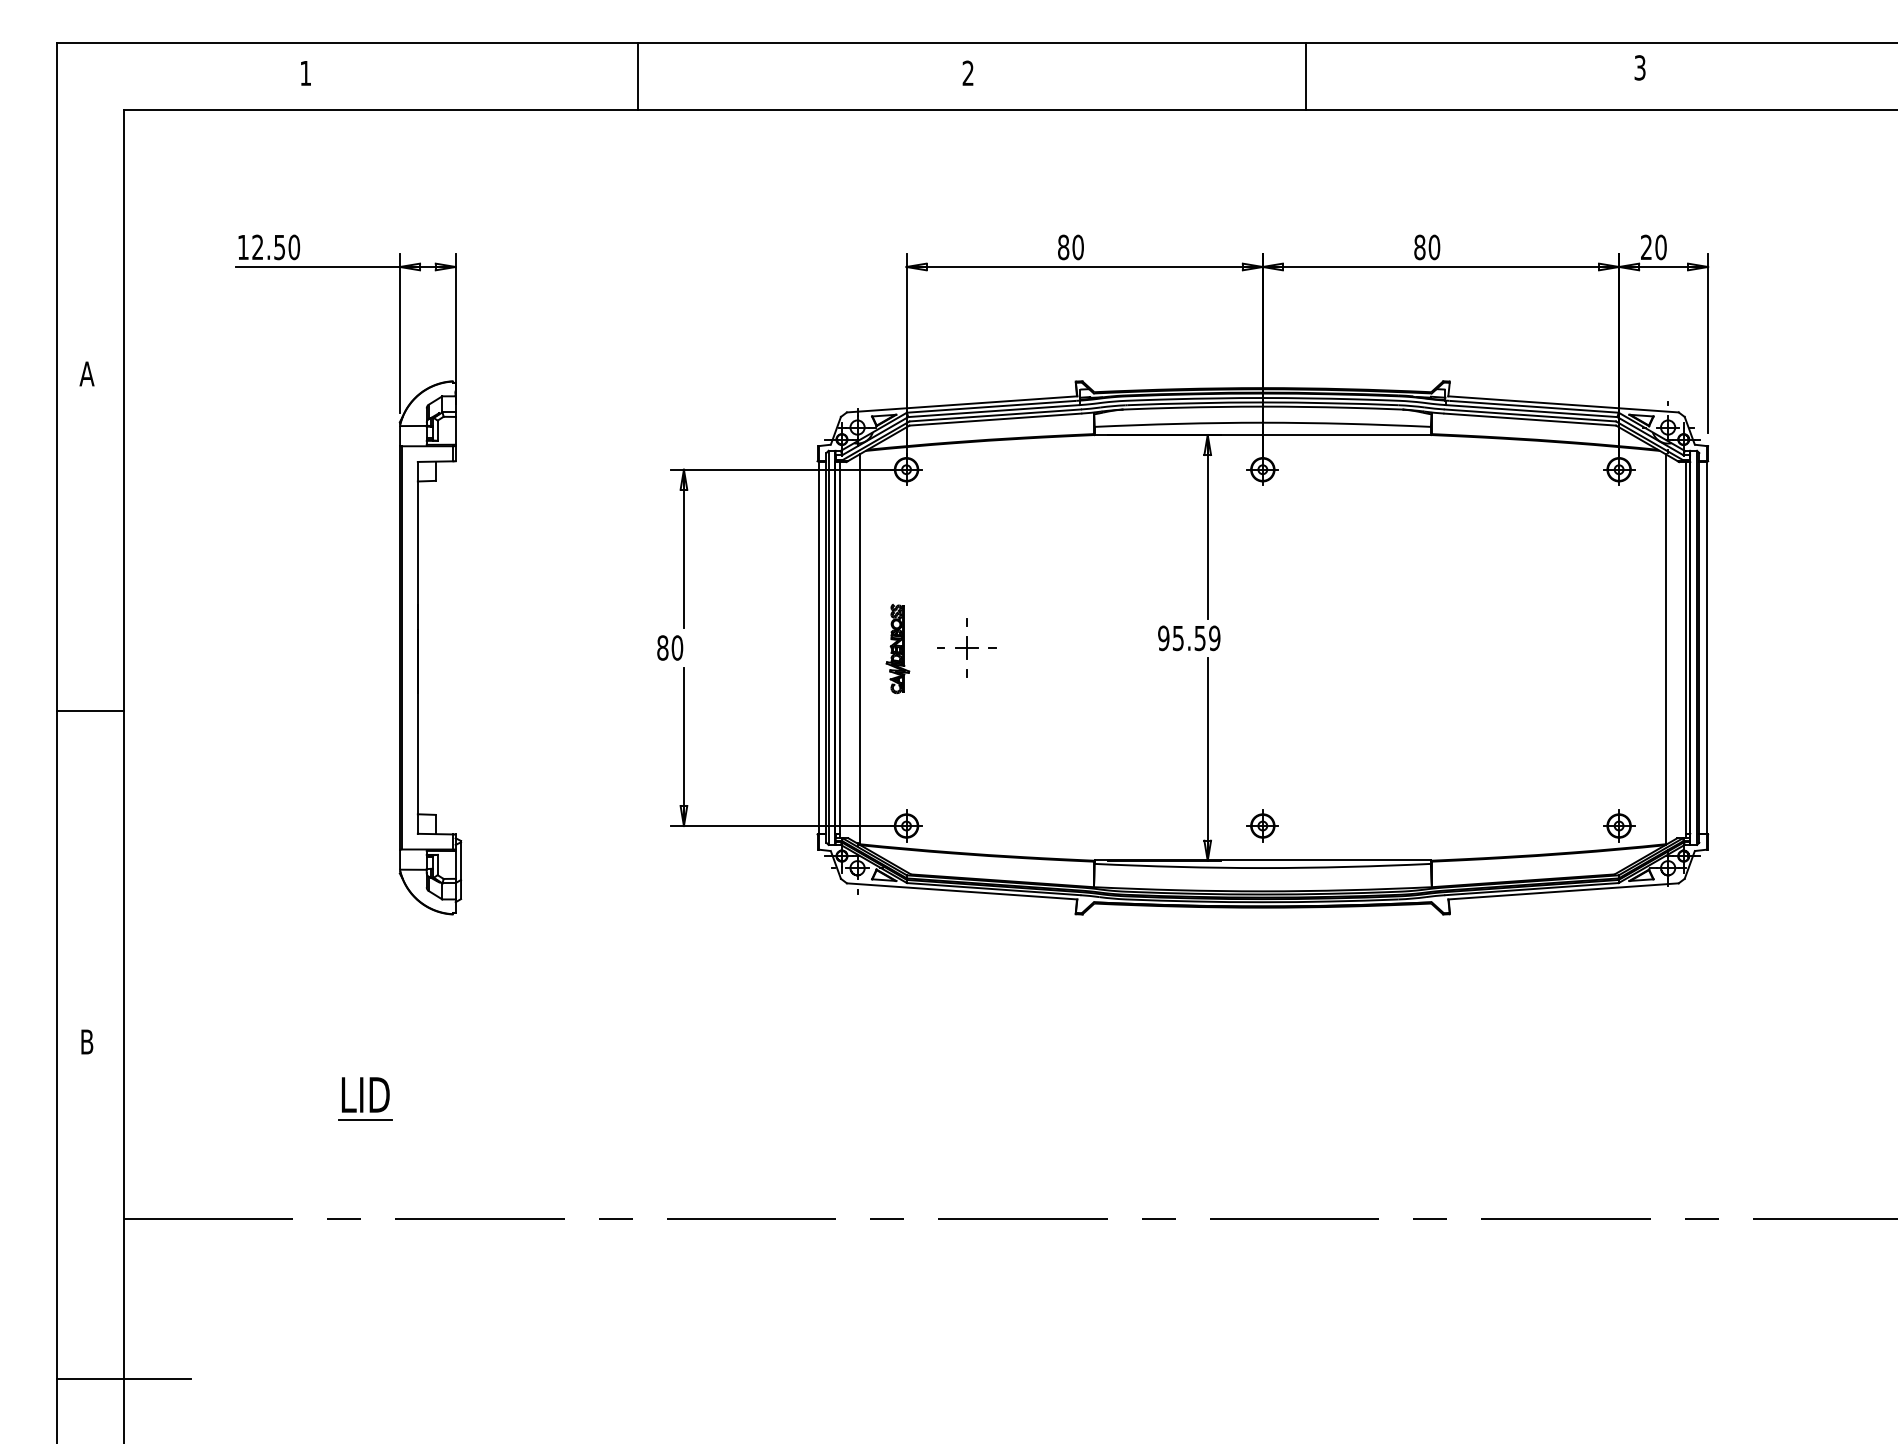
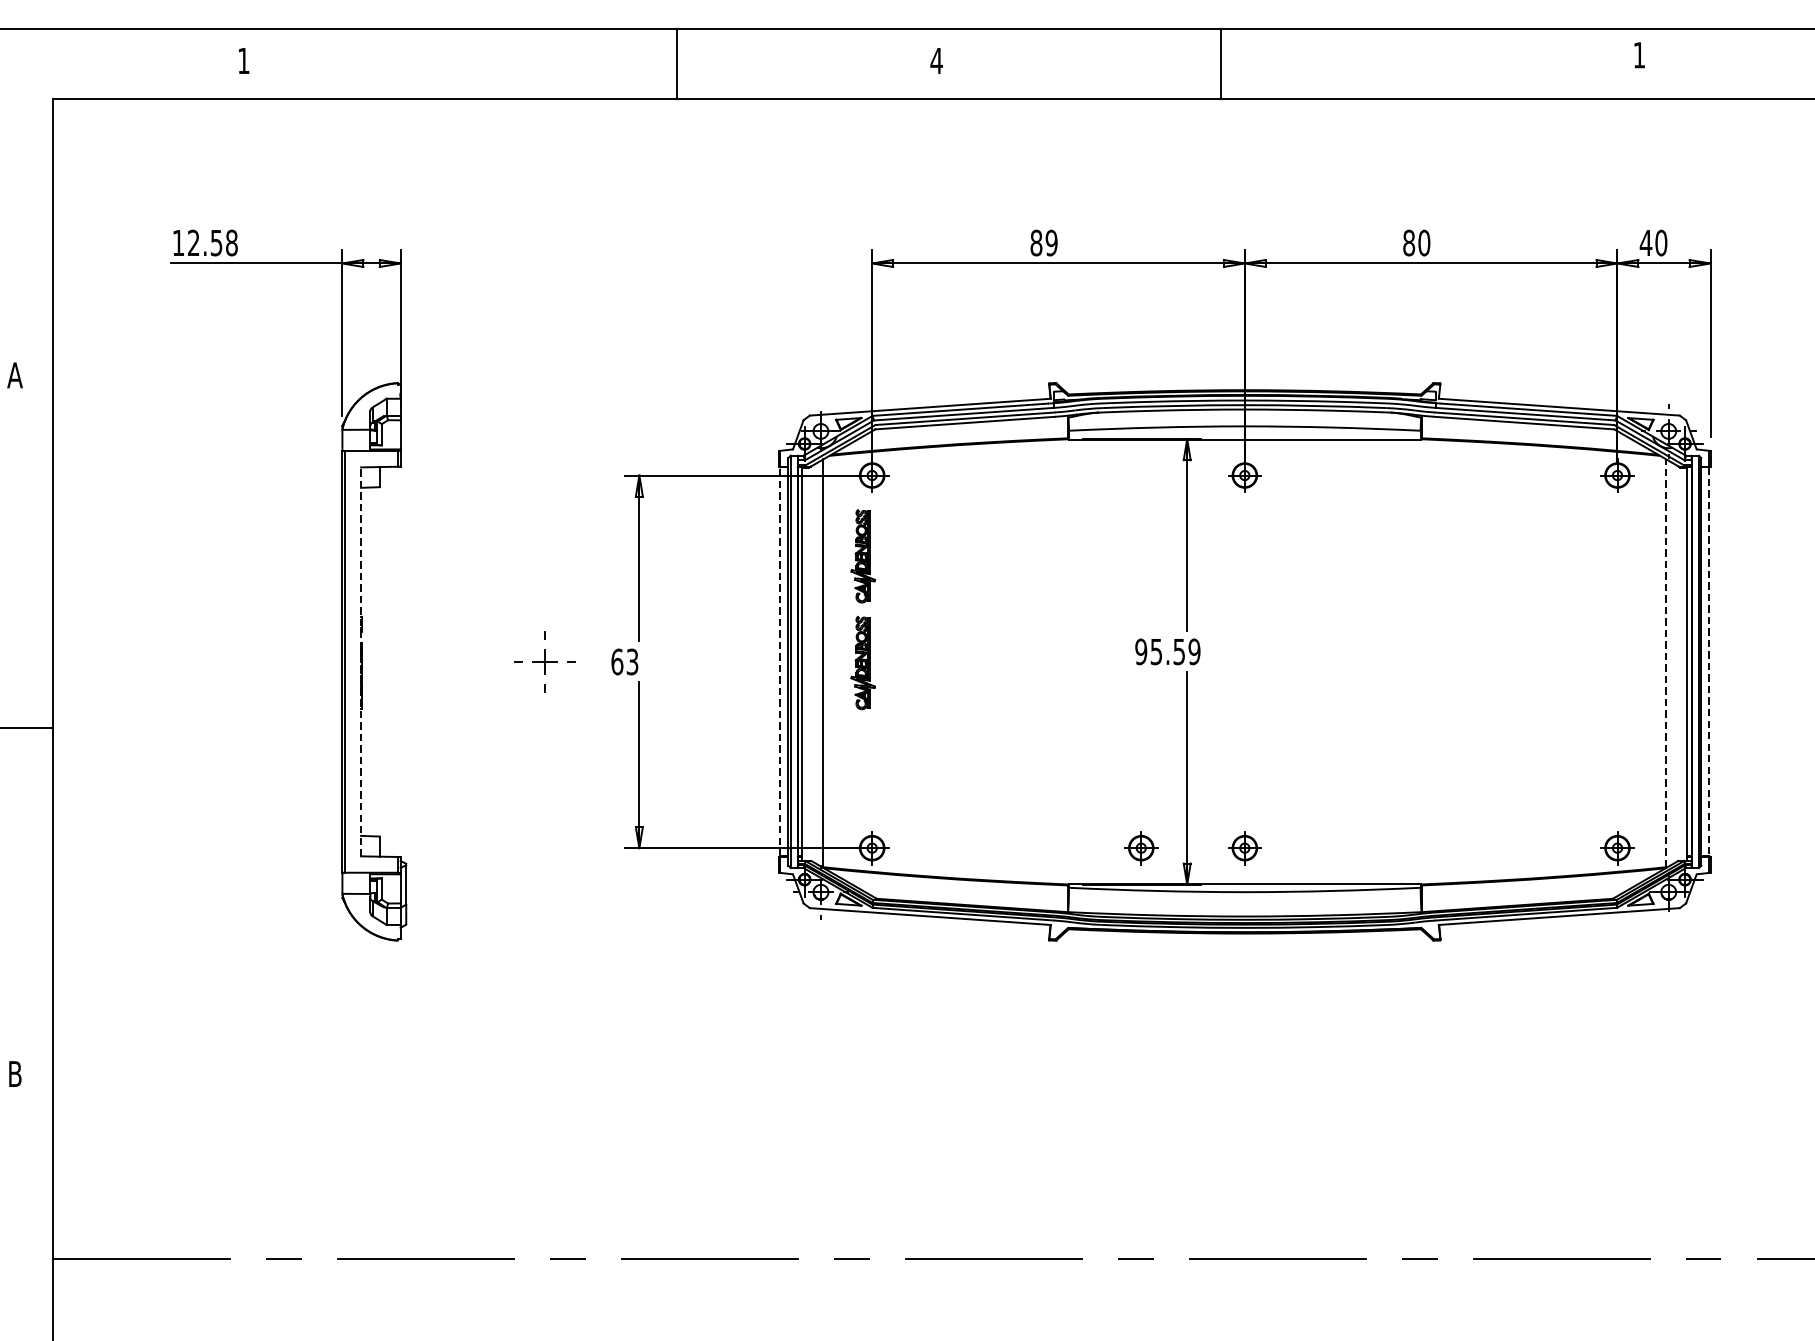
text: (1639, 67) -> (1638, 54), 3 -> 1
text: (968, 72) -> (936, 60), 2 -> 4
line: (638, 76) -> (677, 64), moved
line: (1306, 76) -> (1221, 64), moved
text: (1646, 246) -> (1646, 242), 20 -> 40
text: (294, 247) -> (232, 243), 12.50 -> 12.58
text: (1077, 247) -> (1050, 243), 80 -> 89
part: (897, 546) -> (862, 555), added
line: (417, 647) -> (360, 661), solid -> dashed
text: (670, 647) -> (625, 661), 80 -> 63
line: (818, 647) -> (780, 661), solid -> dashed
part: (966, 647) -> (544, 661), moved
line: (1706, 647) -> (1708, 661), solid -> dashed
line: (1665, 649) -> (1665, 663), solid -> dashed
part: (1163, 825) -> (1140, 847), added
part: (365, 1098) -> (306, 1133), removed

